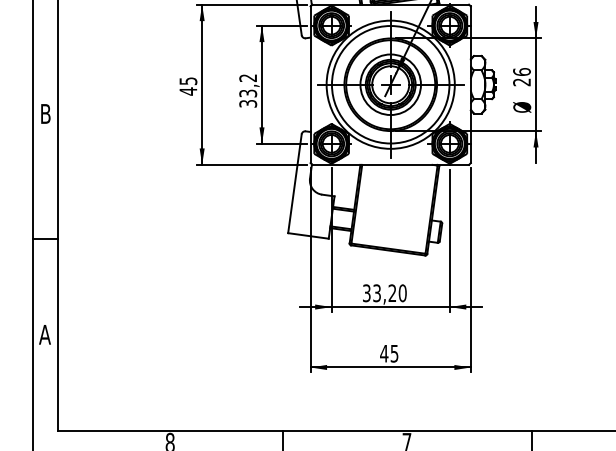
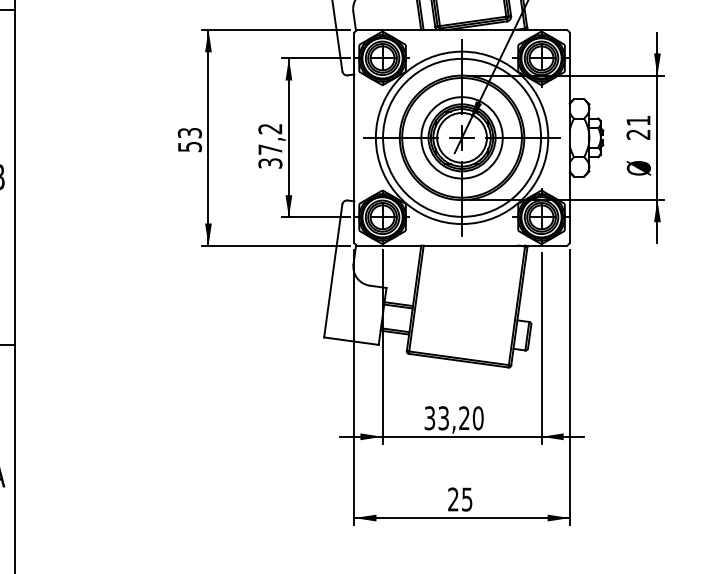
text: (521, 71) -> (637, 120), 26 -> 21
text: (188, 86) -> (190, 140), 45 -> 53
text: (248, 93) -> (270, 149), 33,2 -> 37,2
text: (384, 353) -> (453, 499), 45 -> 25

